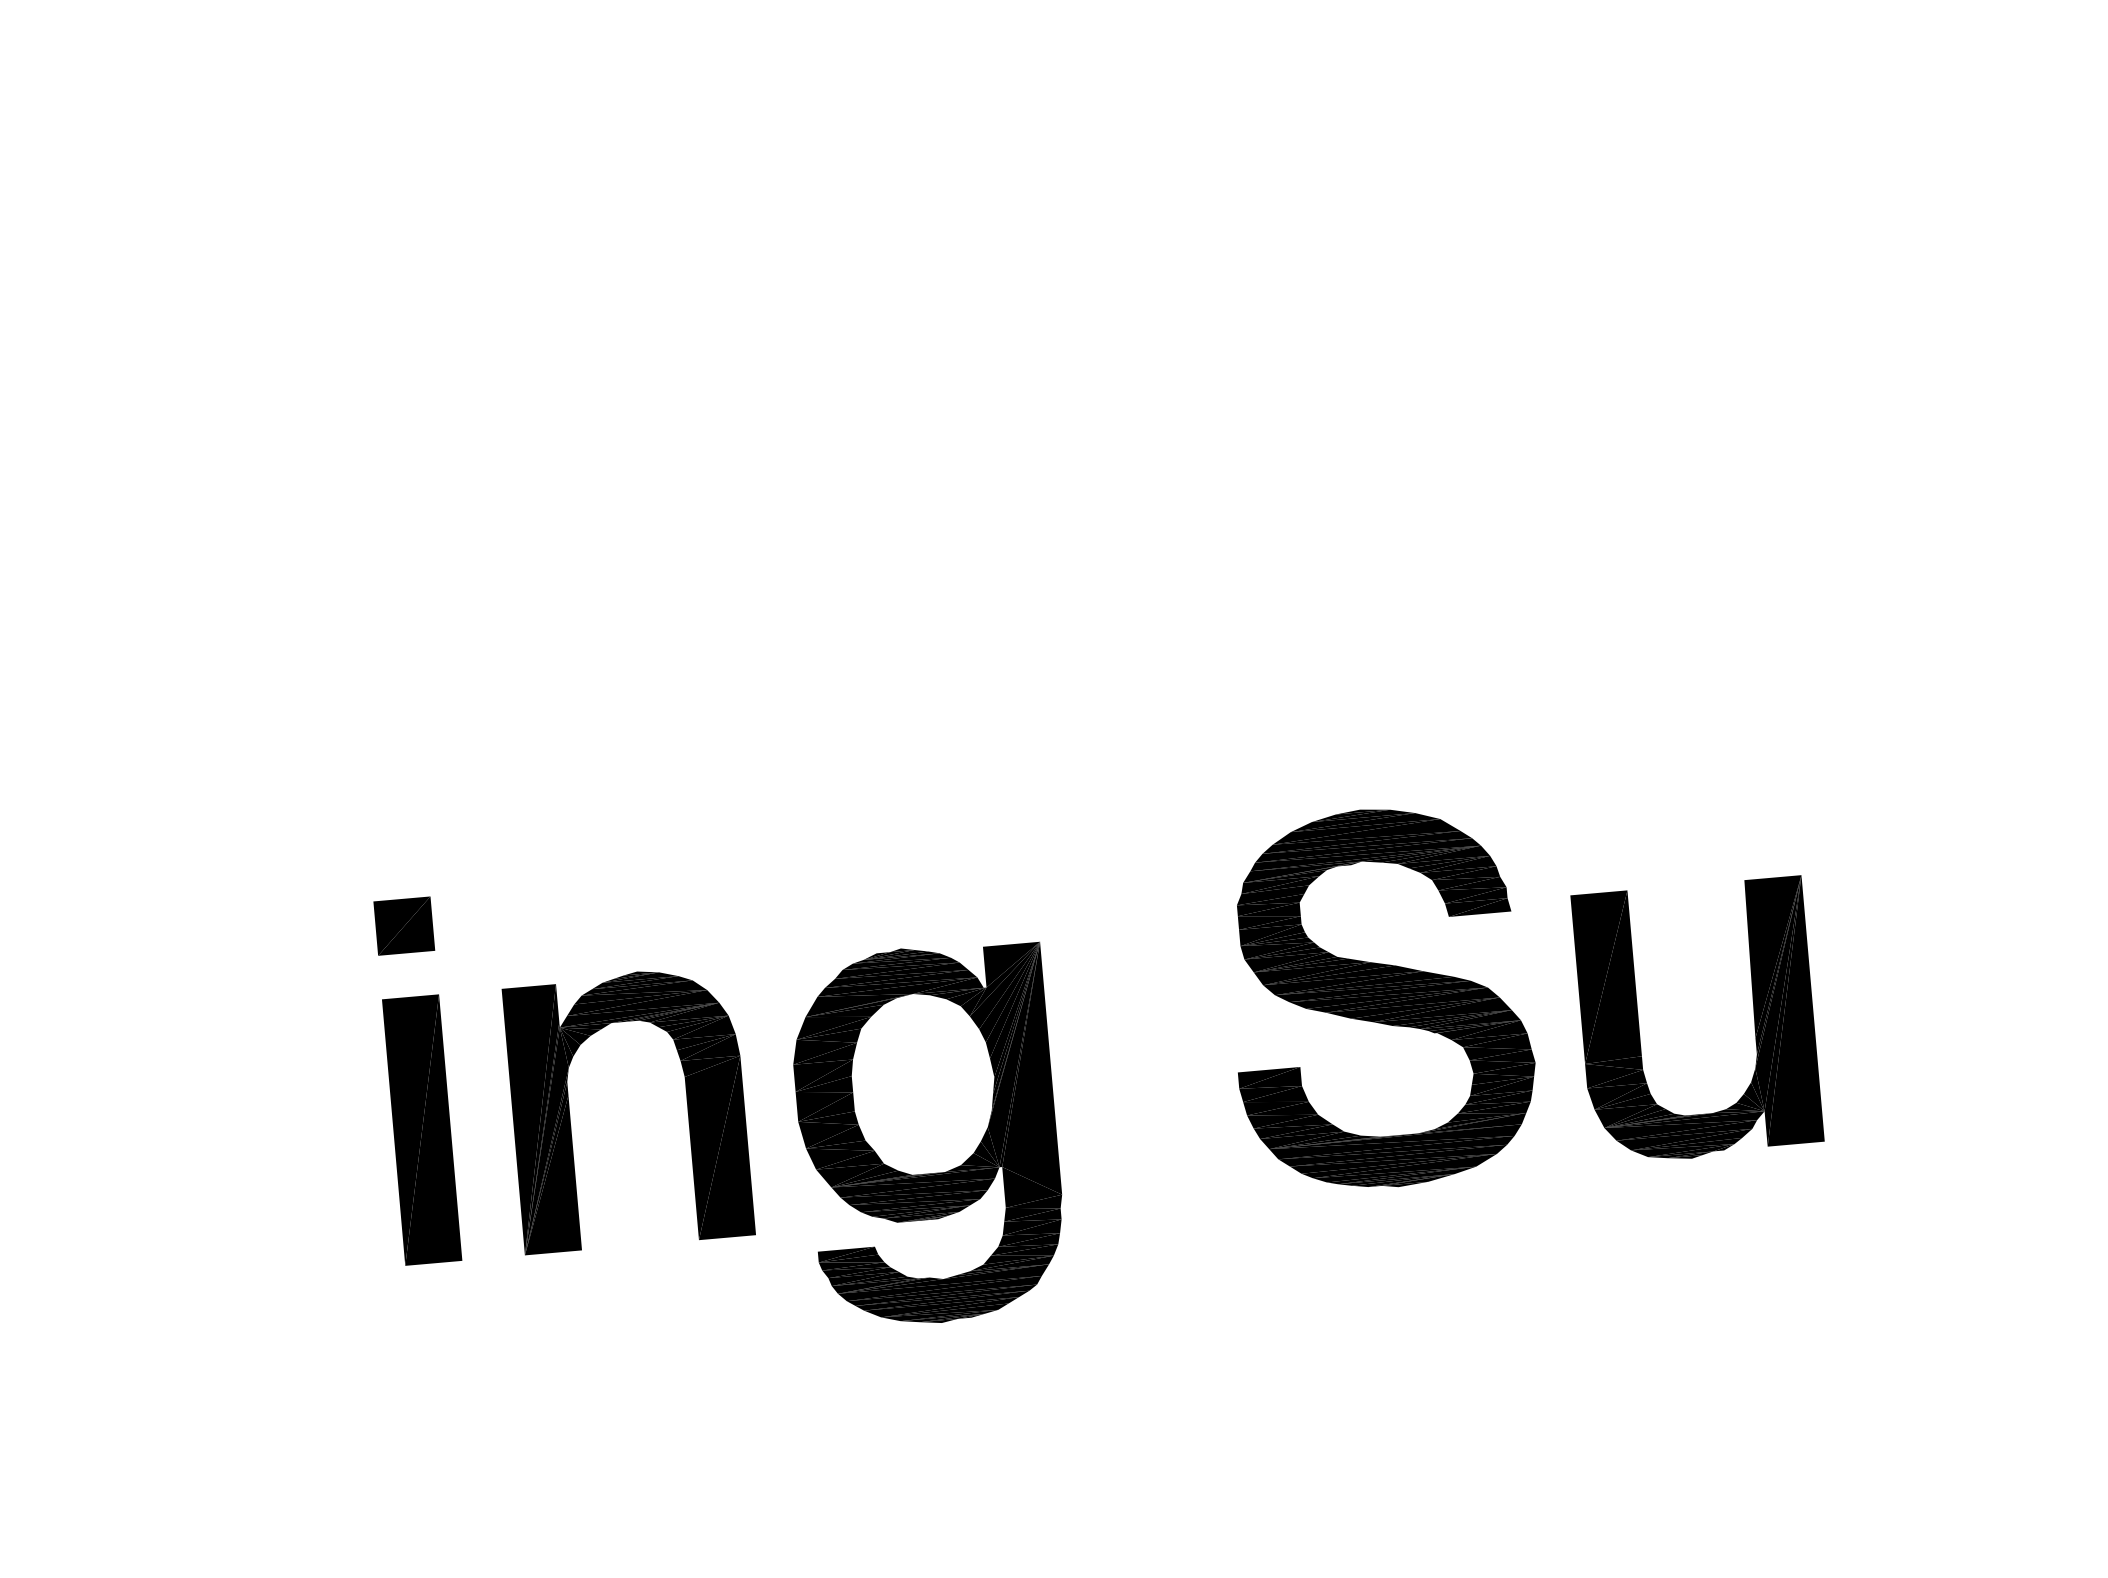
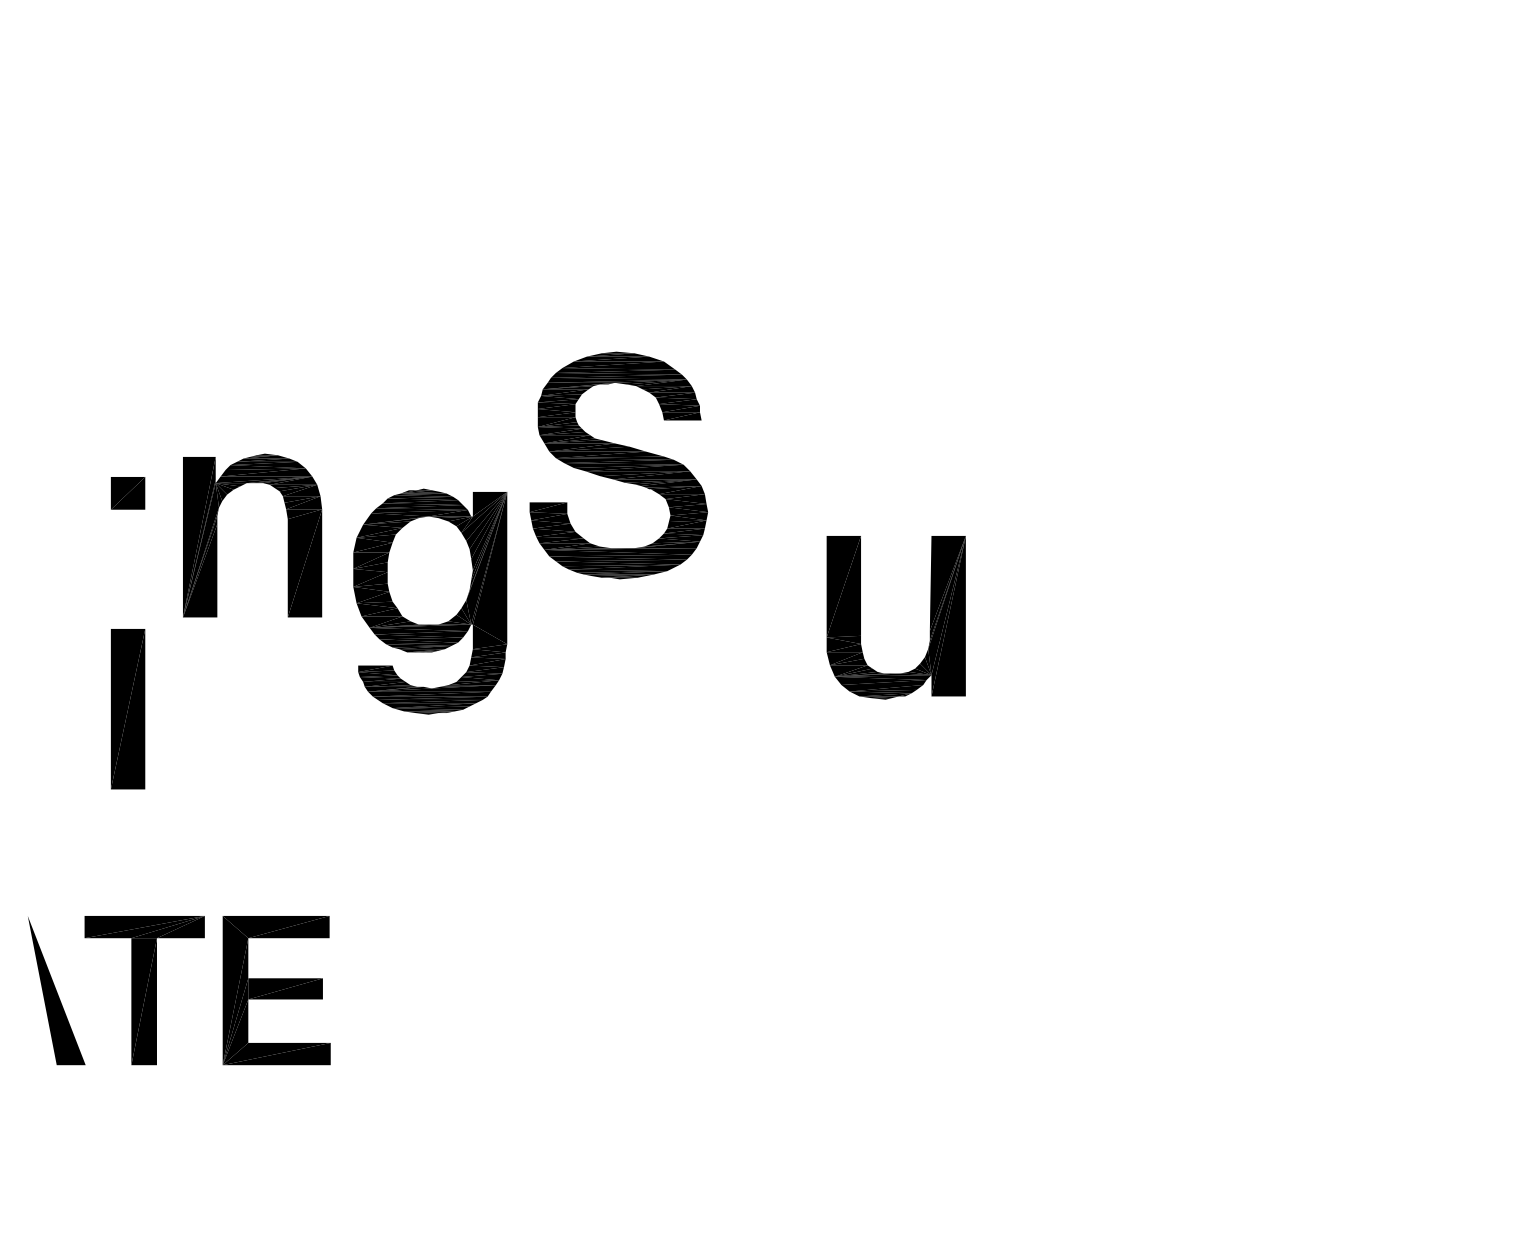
part: (1379, 998) -> (618, 465), moved
part: (570, 1114) -> (217, 535), moved
part: (421, 1130) -> (127, 709), moved
part: (928, 1134) -> (430, 601), moved

